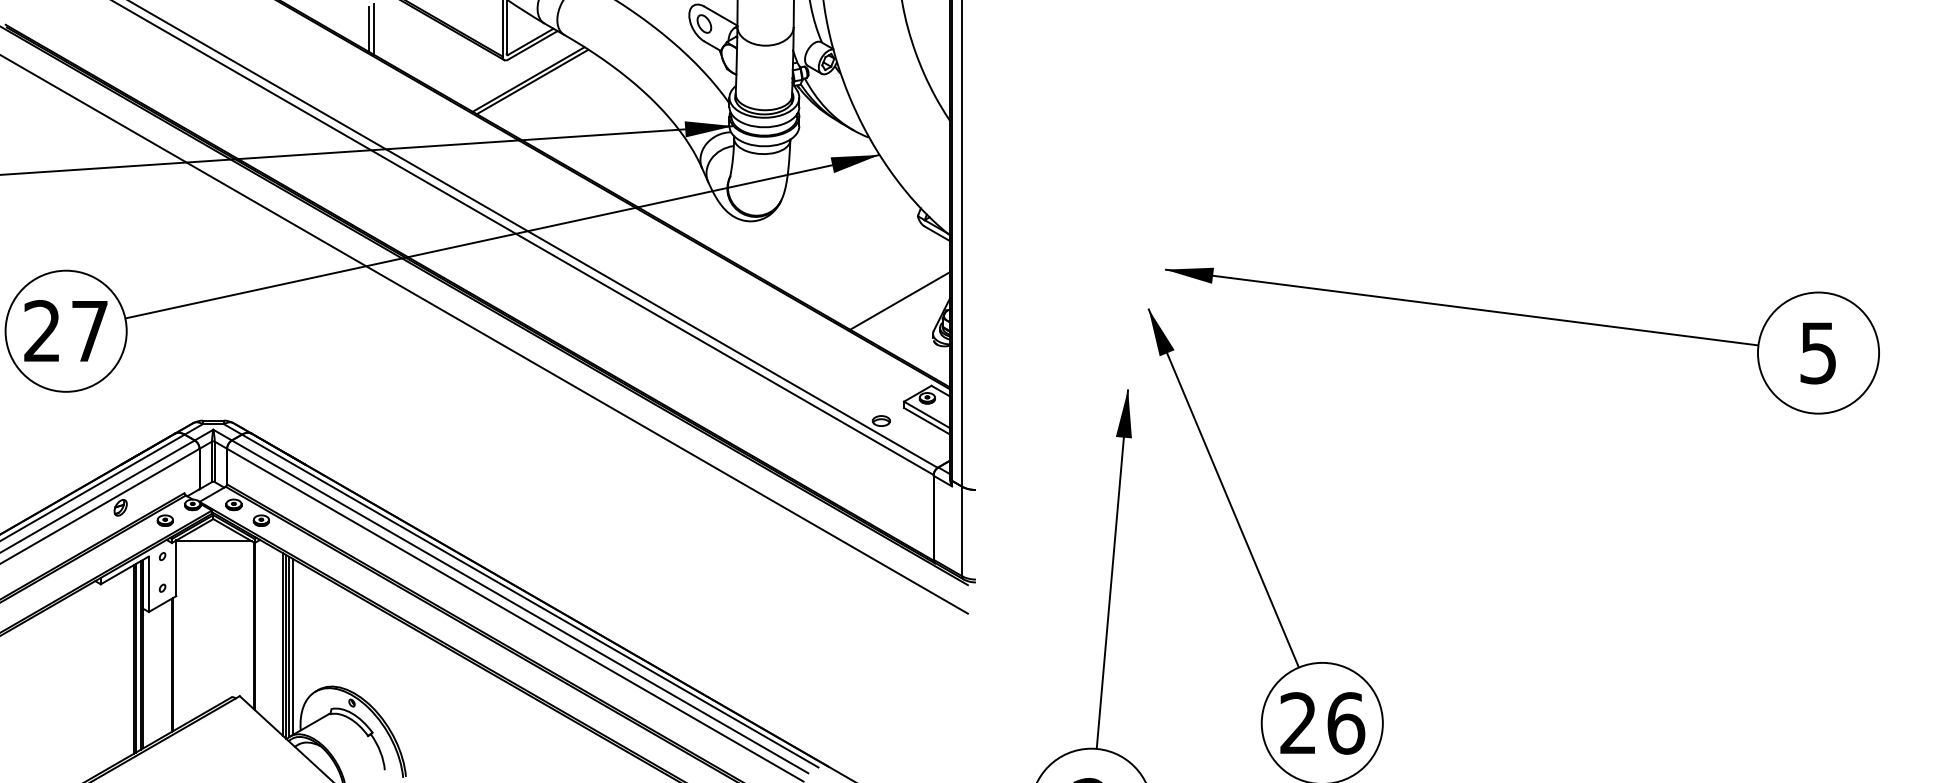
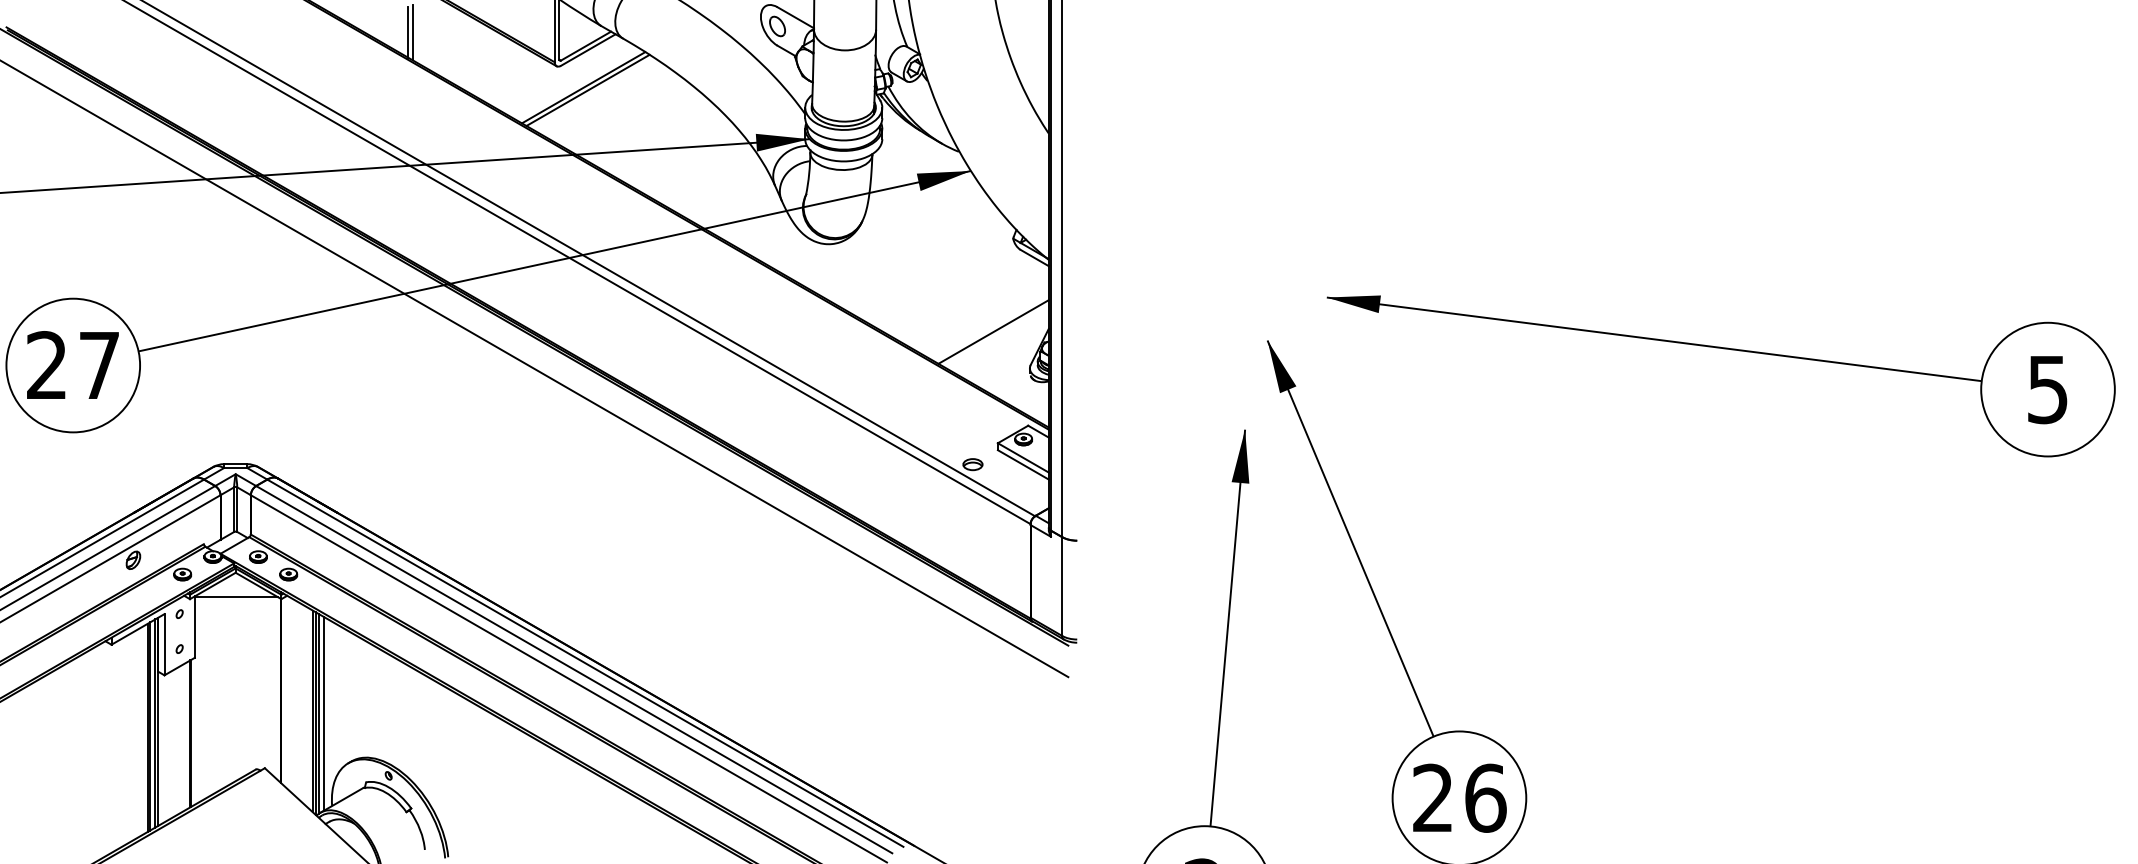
part: (1524, 316) -> (1723, 349), moved

